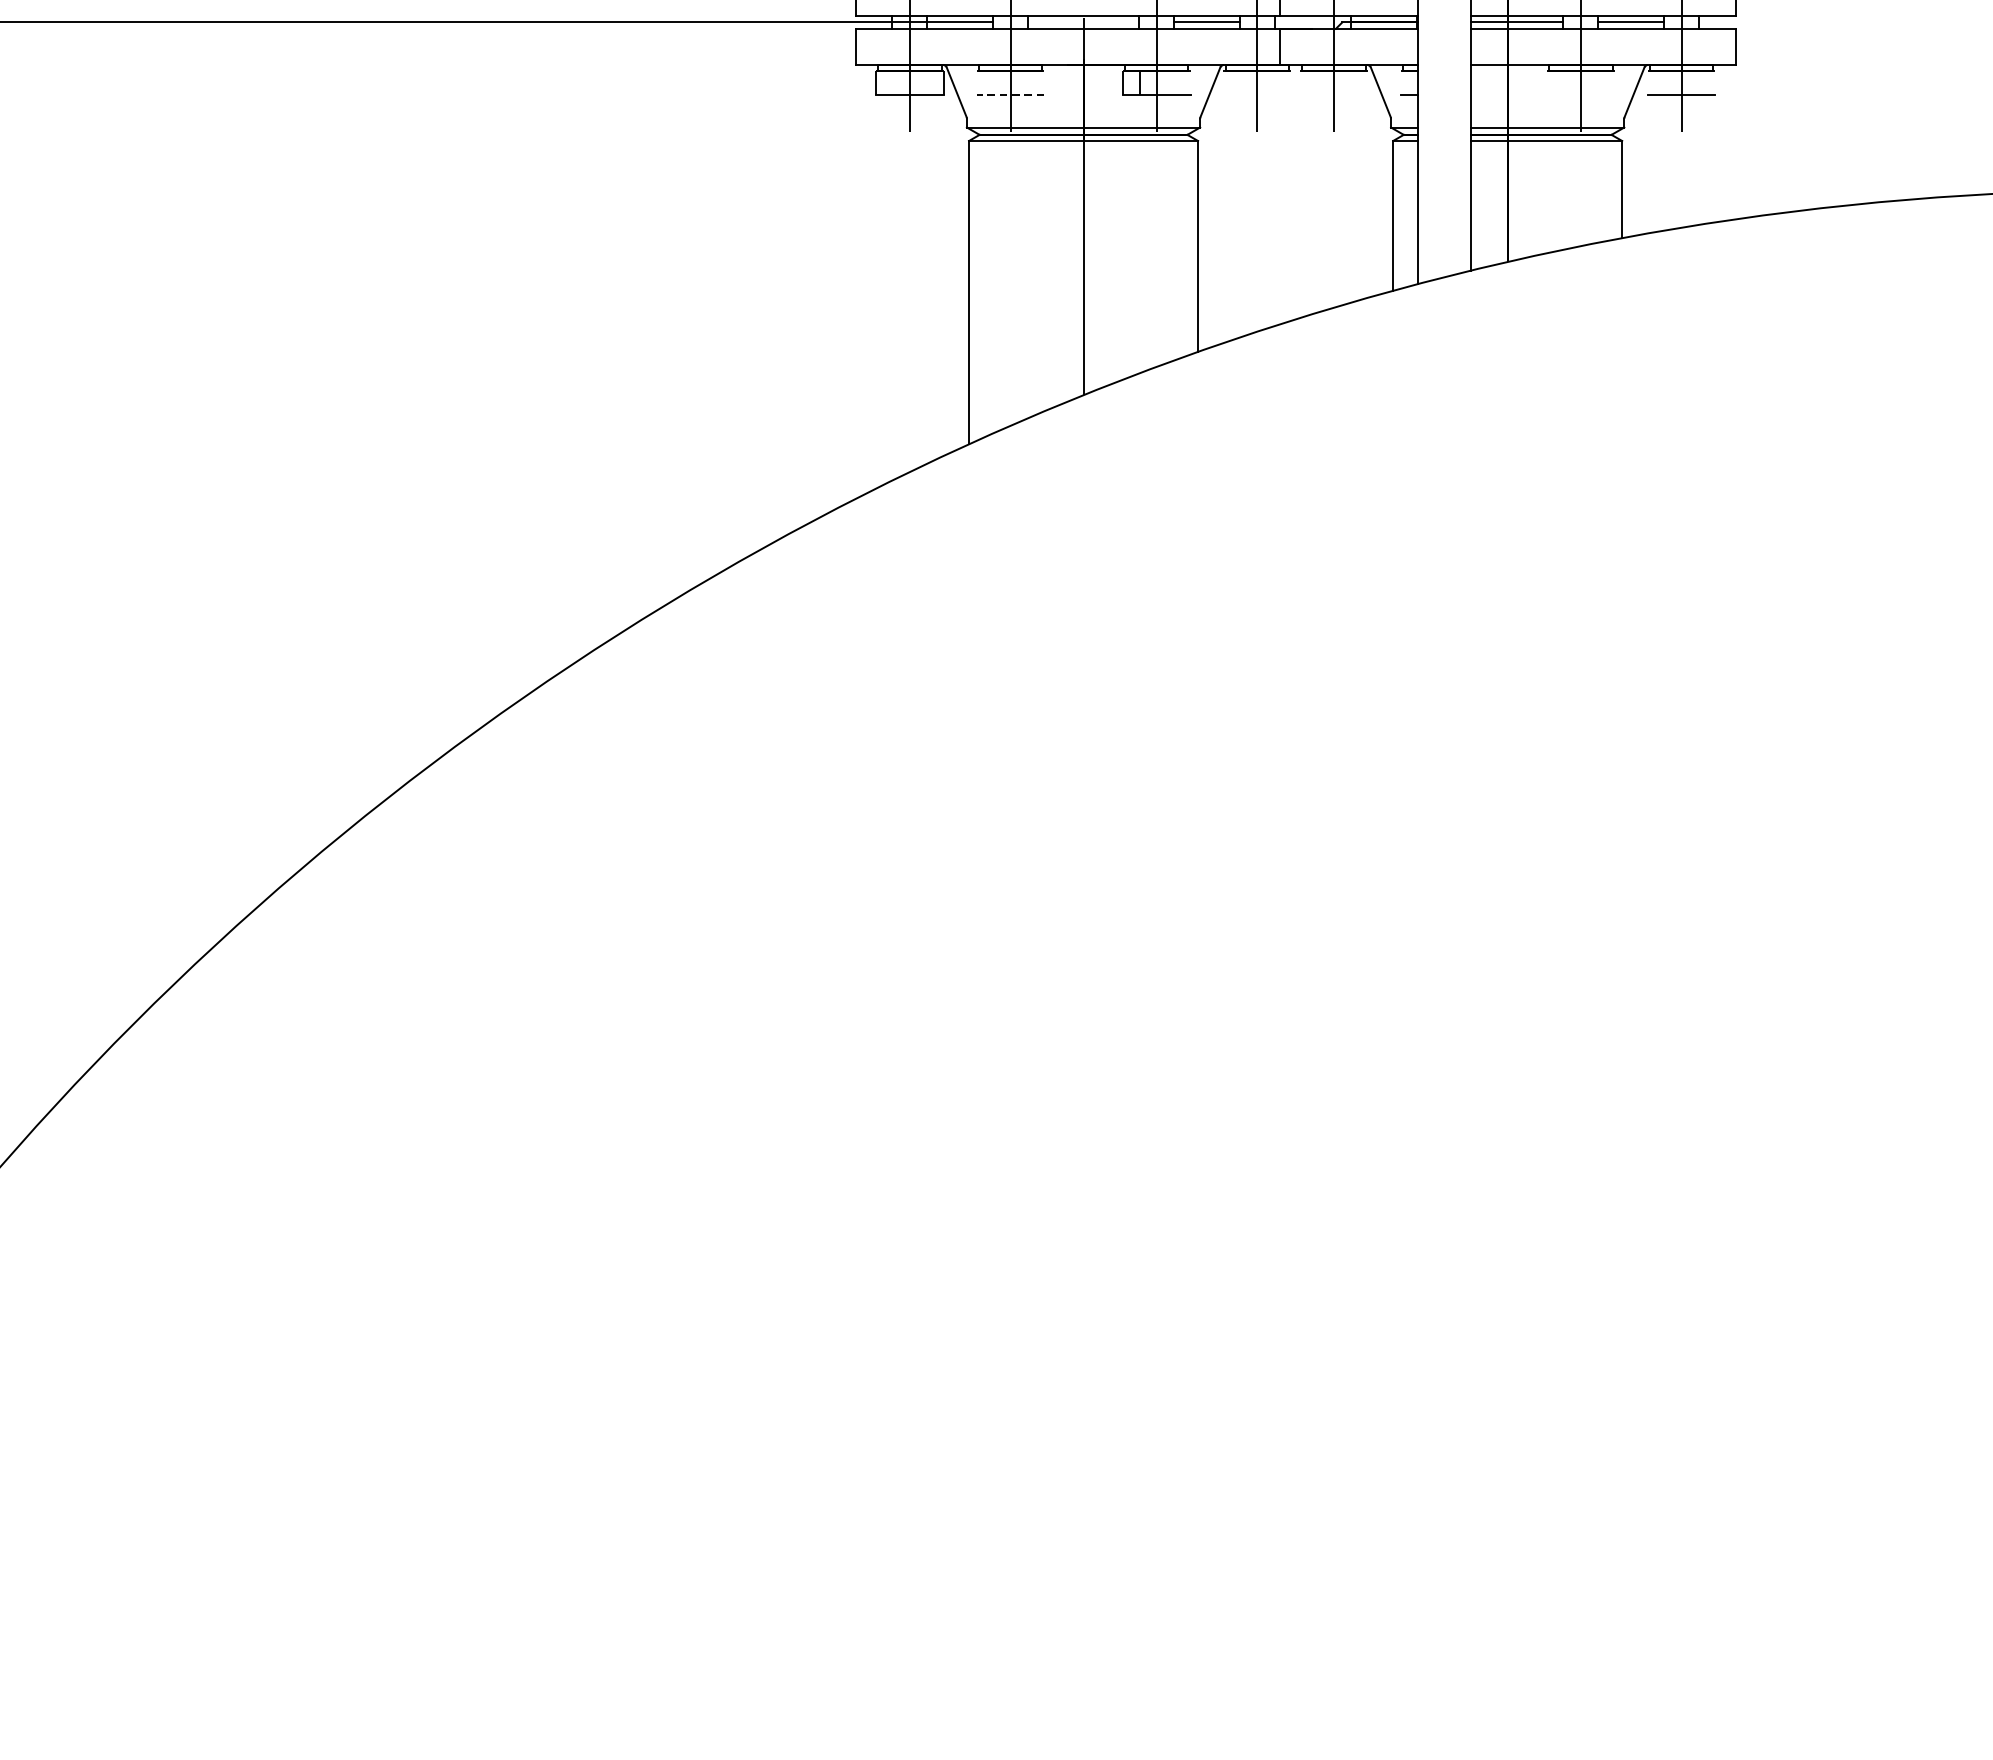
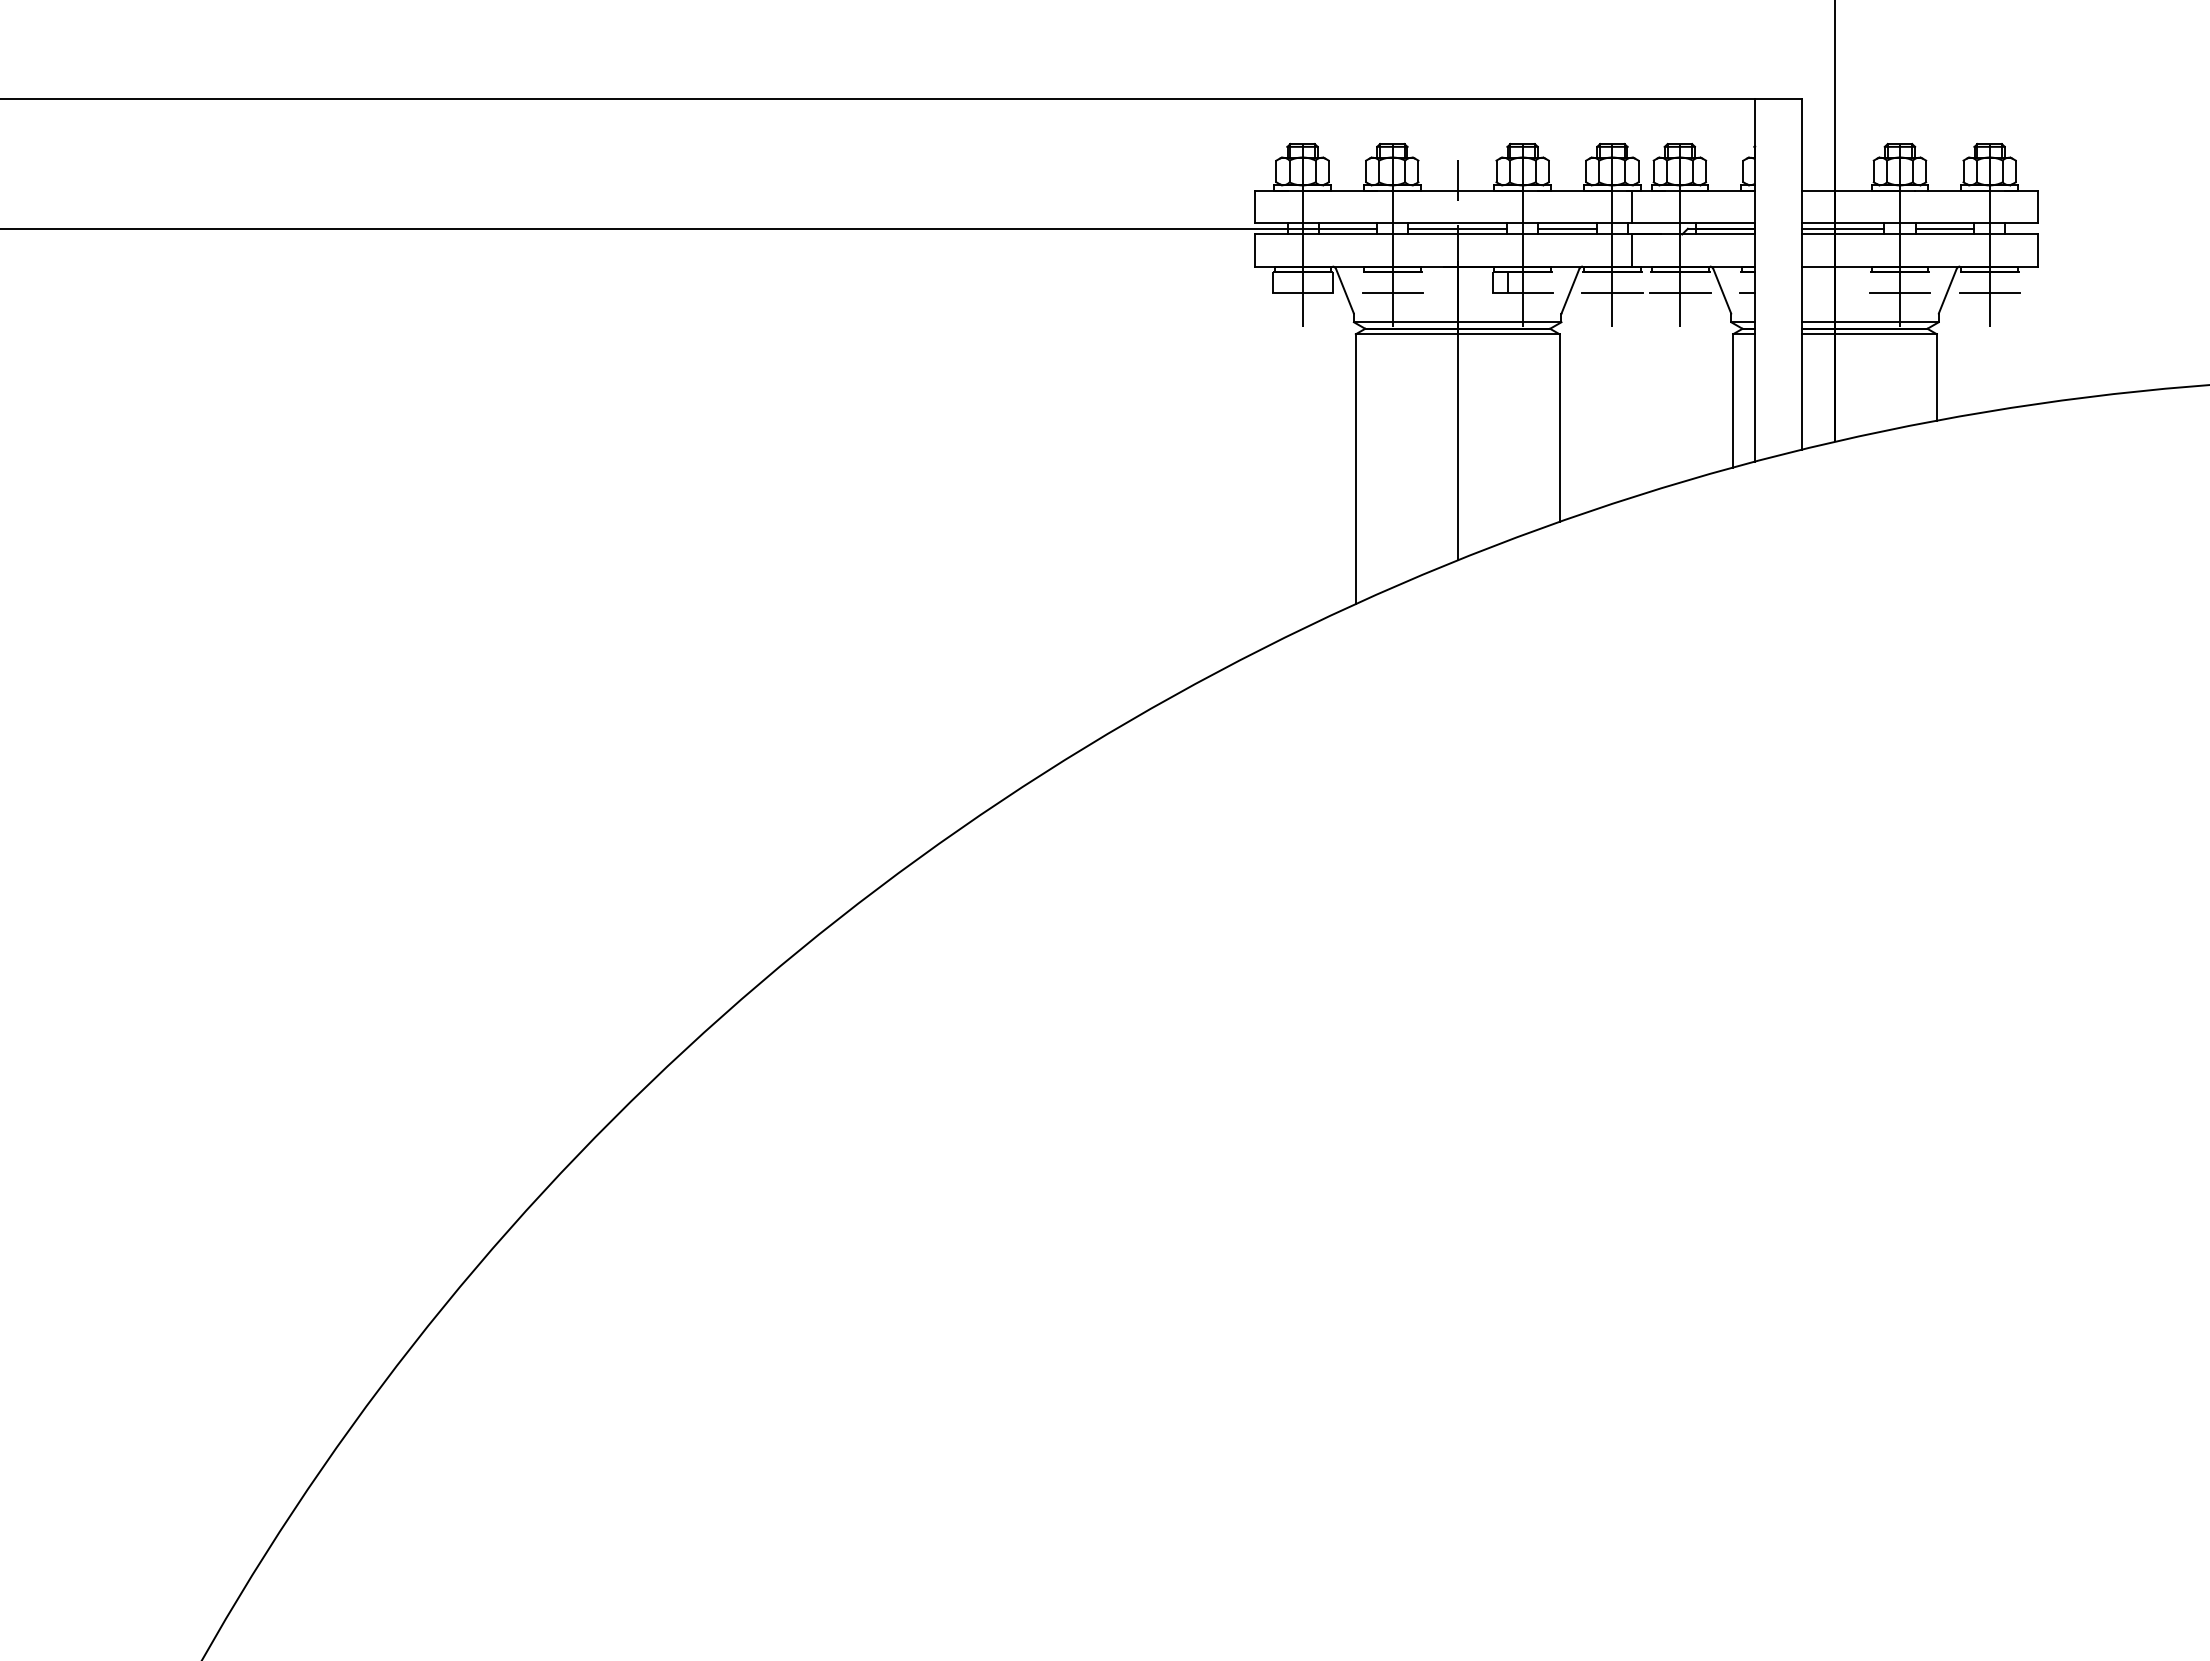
line: (1083, 22) -> (1457, 228), added
line: (1010, 95) -> (1392, 293), dashed -> solid
line: (1257, 95) -> (1612, 293), added
line: (1333, 95) -> (1680, 293), added
line: (1580, 95) -> (1899, 293), added

